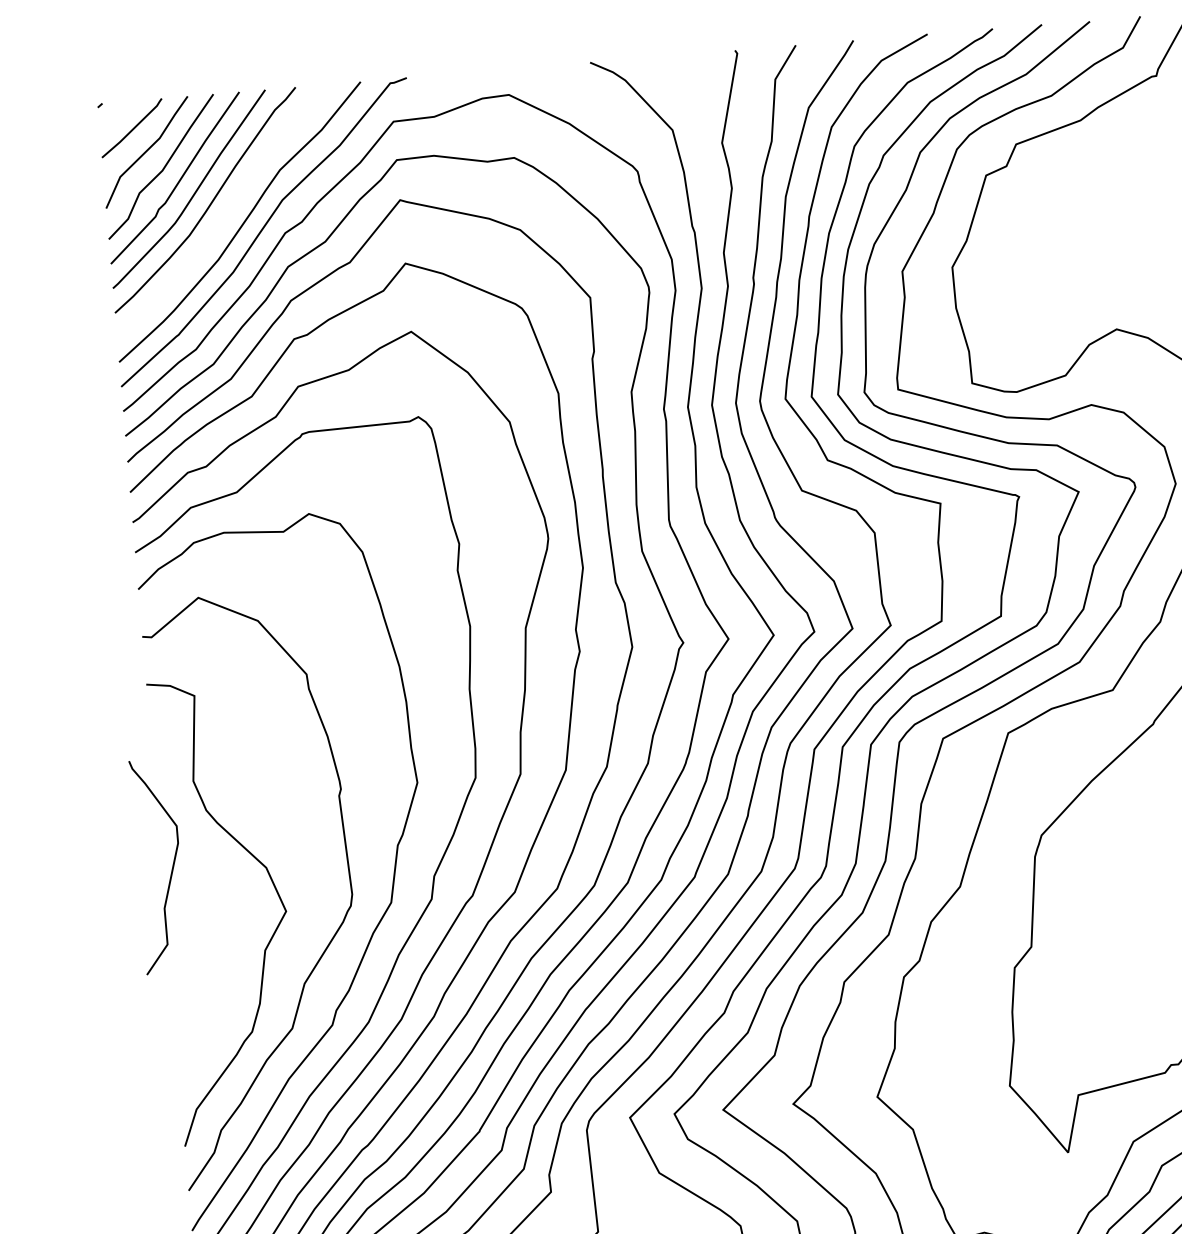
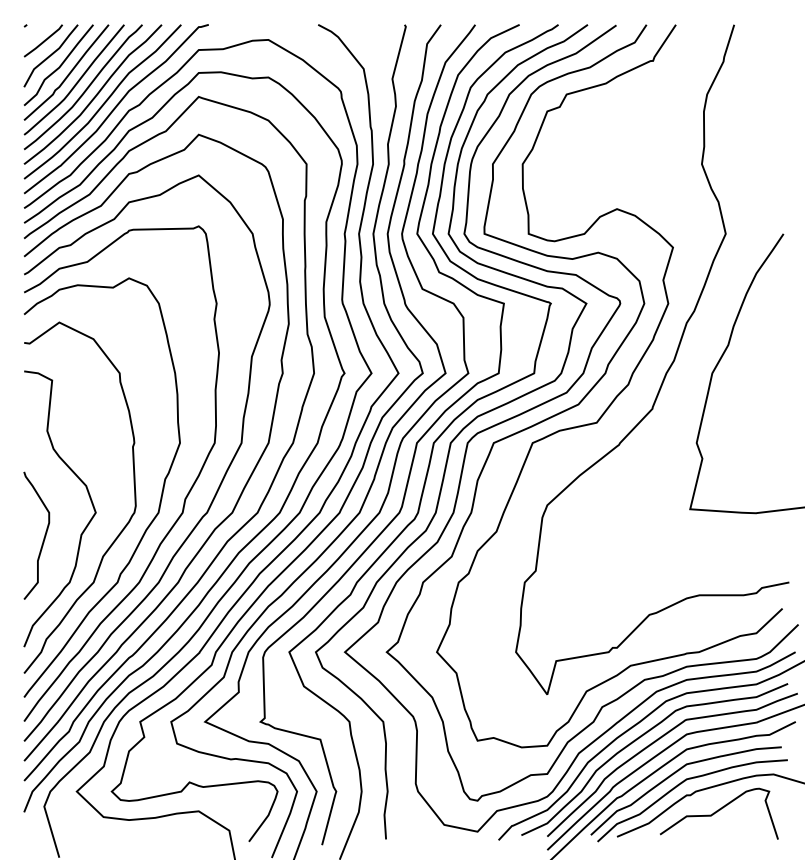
curve: (225, 214) -> (94, 96), added
curve: (170, 868) -> (43, 537), moved

